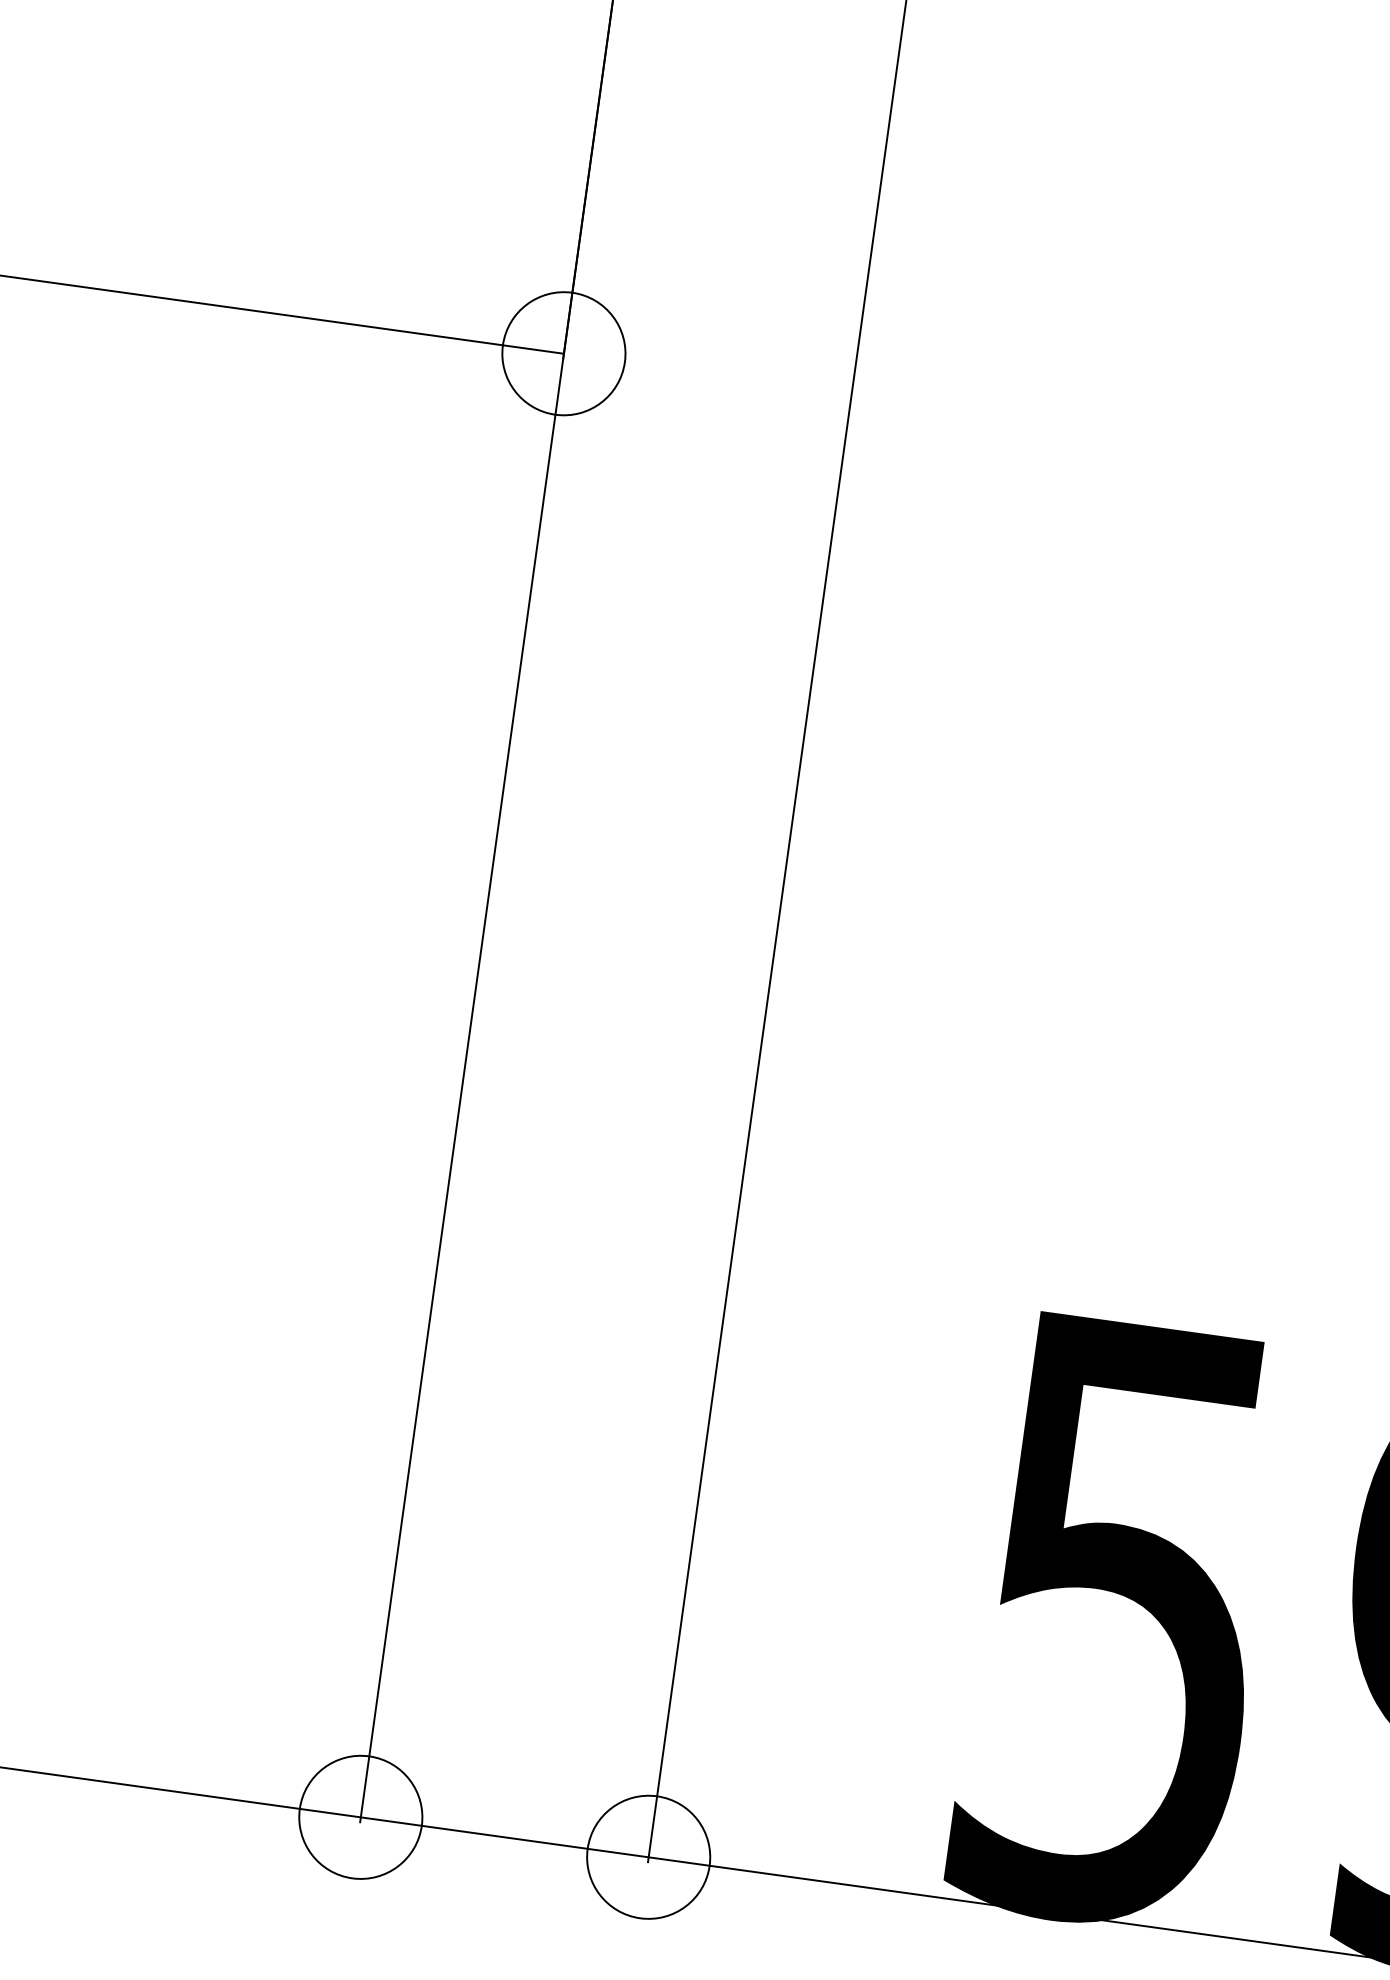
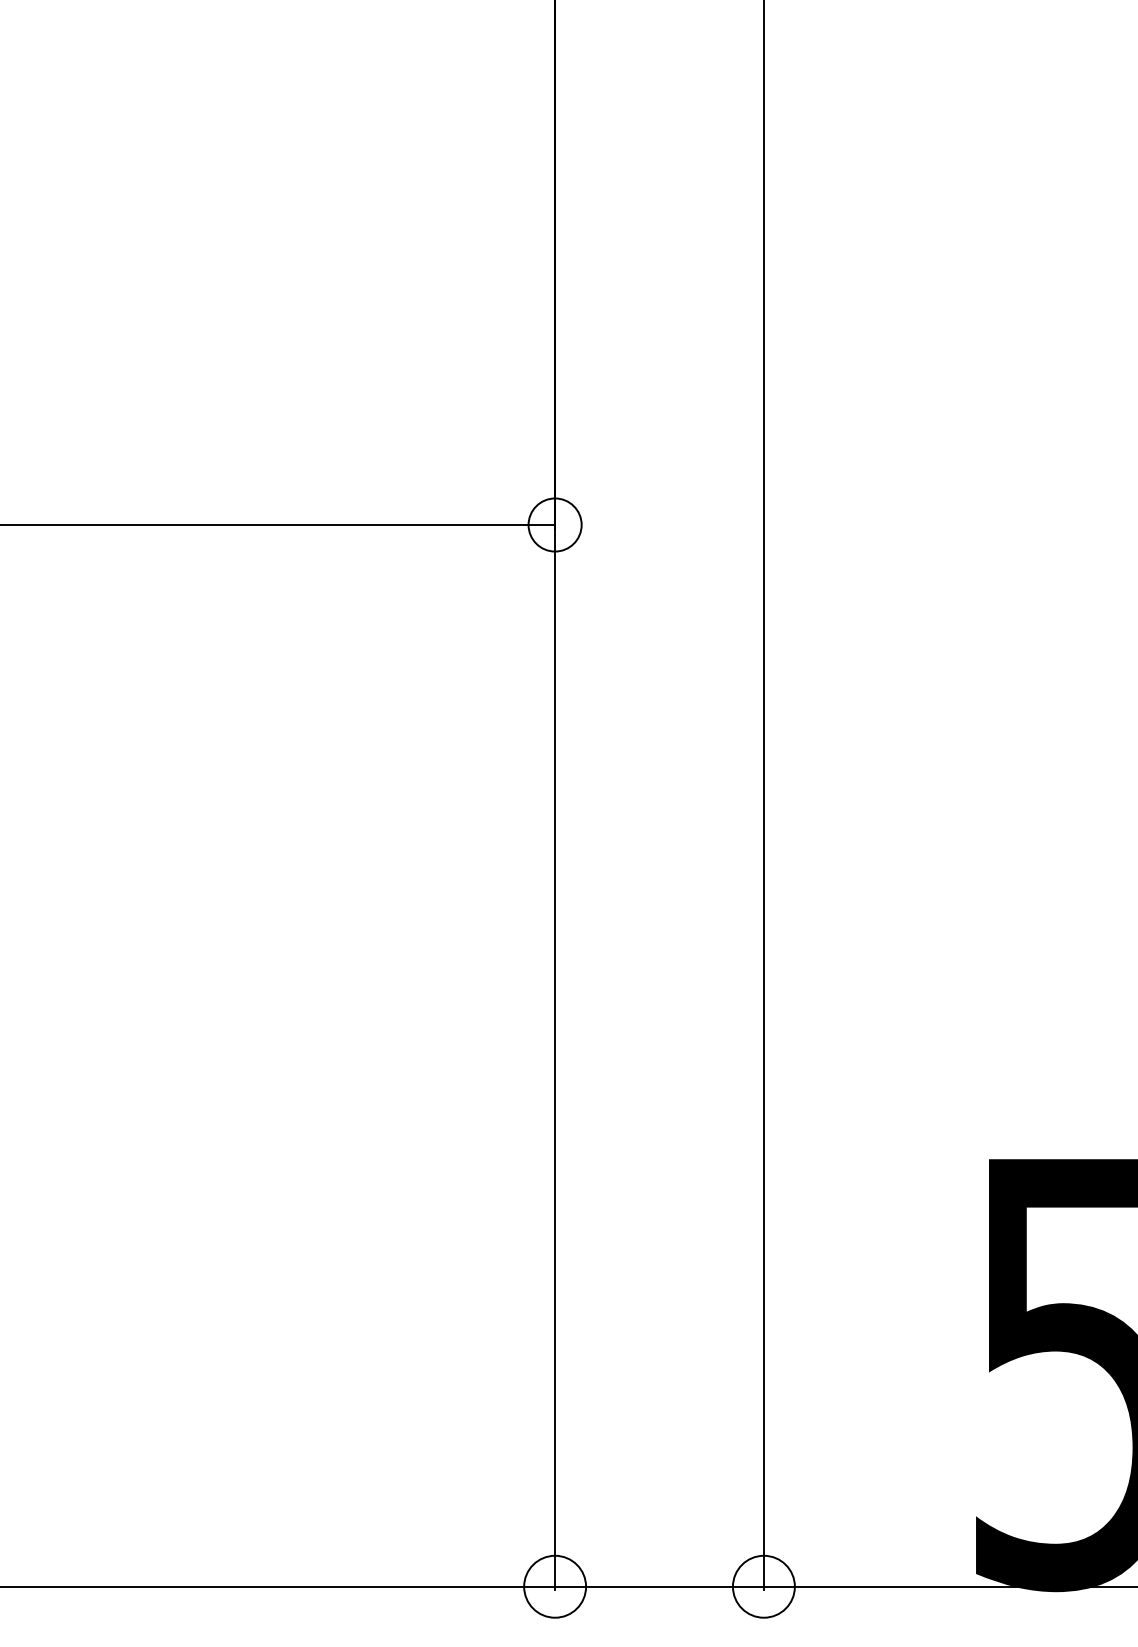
circle: (563, 352) -> (554, 524), size x0.6
circle: (360, 1816) -> (554, 1586), size x0.7
circle: (648, 1856) -> (763, 1586), size x0.7

